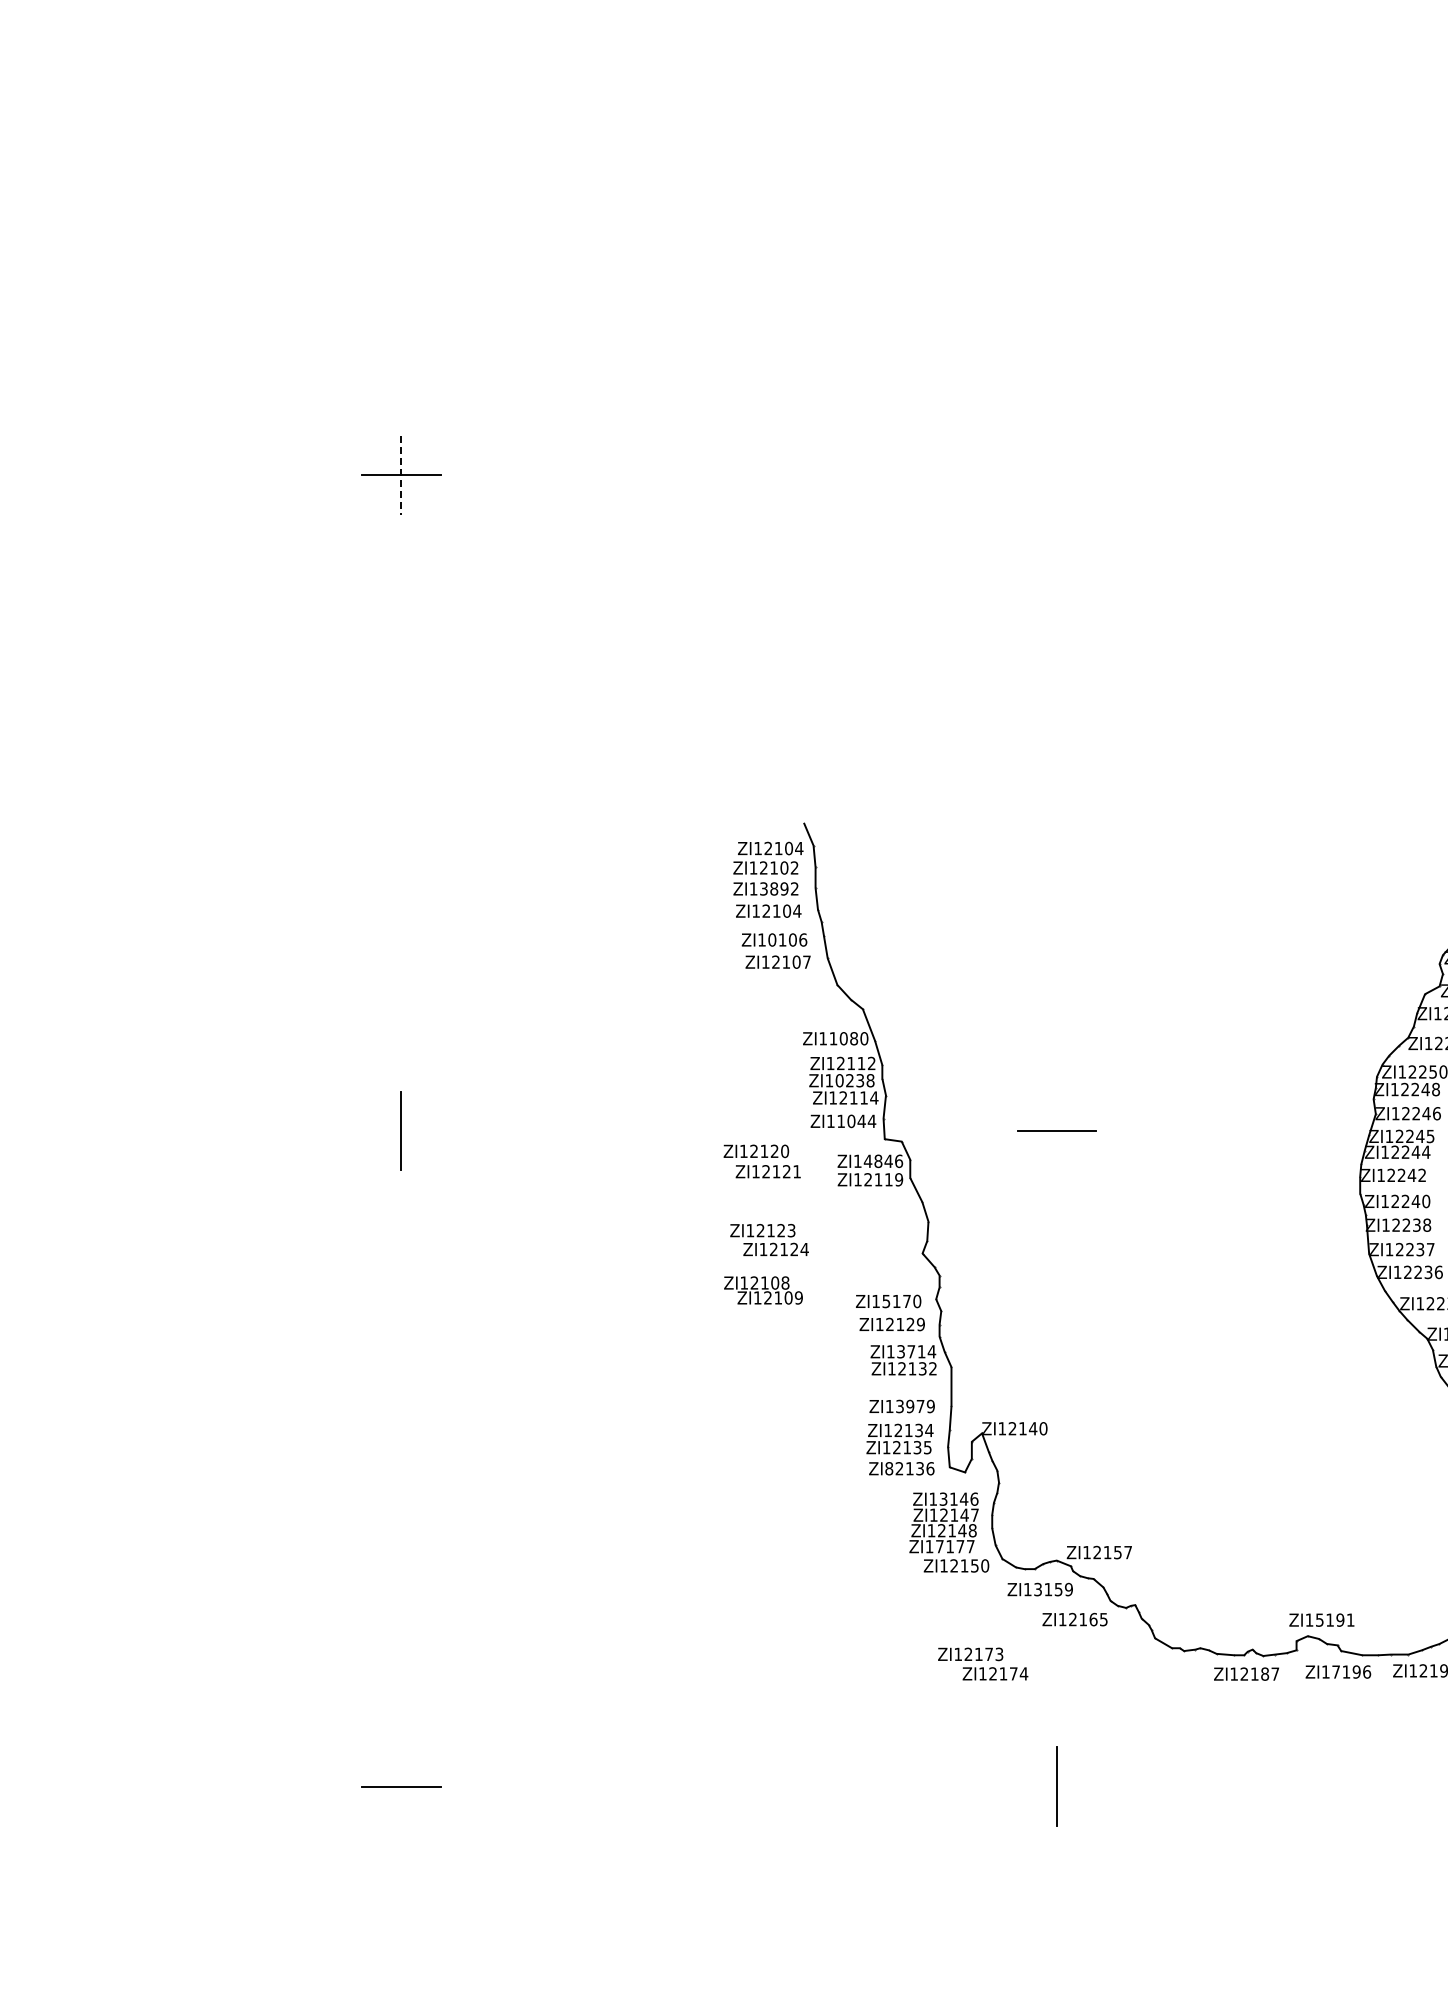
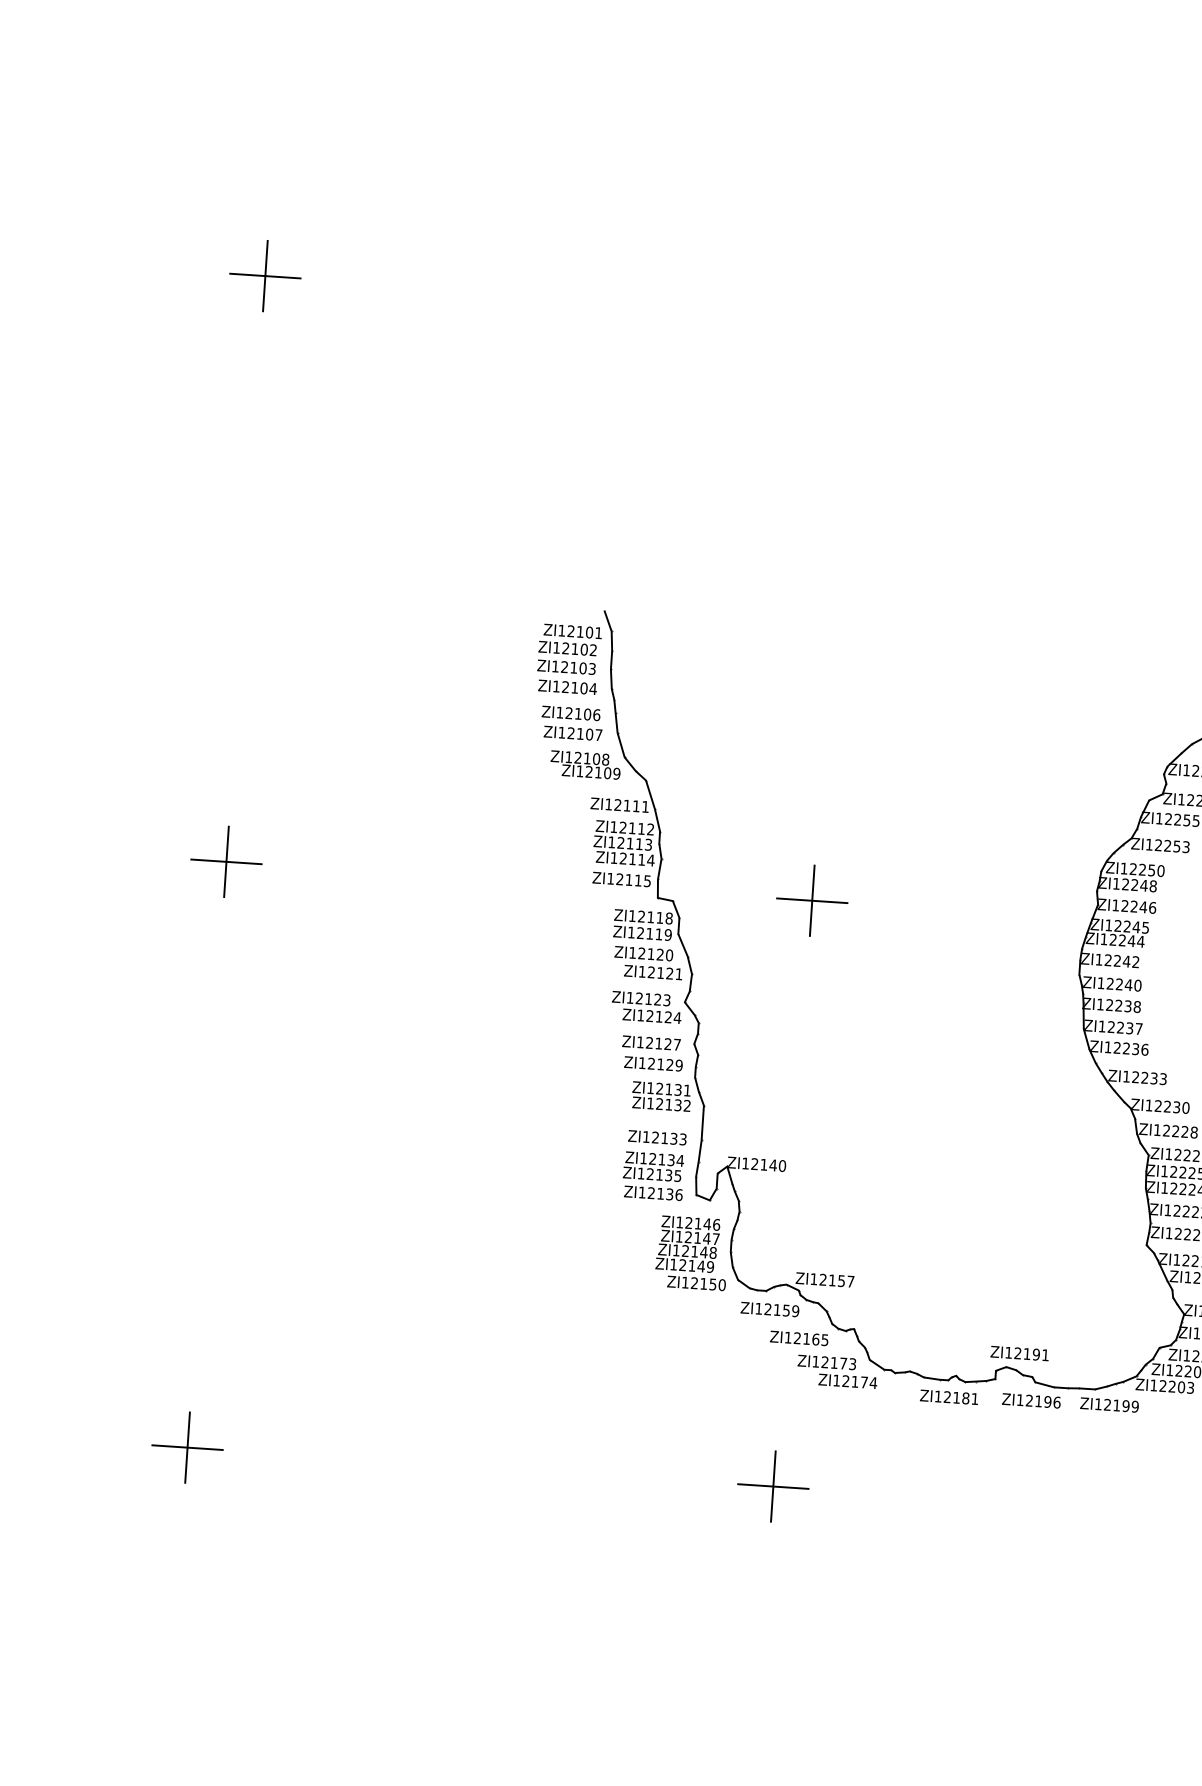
line: (401, 475) -> (265, 276), dashed -> solid
text: (799, 848) -> (598, 633), ZI12104 -> ZI12101
text: (779, 888) -> (578, 667), ZI13892 -> ZI12103
text: (772, 939) -> (569, 712), ZI10106 -> ZI12106
text: (848, 1038) -> (631, 805), ZI11080 -> ZI12111
text: (854, 1080) -> (634, 843), ZI10238 -> ZI12113
text: (856, 1121) -> (633, 880), ZI11044 -> ZI12115
line: (401, 1130) -> (226, 861), added
line: (1057, 1130) -> (812, 900), added
text: (761, 1161) -> (647, 963), moved
text: (883, 1161) -> (655, 917), ZI14846 -> ZI12118
text: (769, 1239) -> (646, 1006), moved
text: (763, 1290) -> (585, 765), moved
text: (901, 1301) -> (663, 1043), ZI15170 -> ZI12127
text: (916, 1351) -> (673, 1089), ZI13714 -> ZI12131
text: (915, 1406) -> (669, 1138), ZI13979 -> ZI12133
text: (889, 1468) -> (642, 1192), ZI82136 -> ZI12136
text: (943, 1499) -> (688, 1223), ZI13146 -> ZI12146
text: (955, 1546) -> (696, 1266), ZI17177 -> ZI12149
text: (1037, 1589) -> (767, 1309), ZI13159 -> ZI12159
text: (1319, 1619) -> (1017, 1352), ZI15191 -> ZI12191
text: (983, 1663) -> (837, 1371), moved
text: (1335, 1671) -> (1028, 1400), ZI17196 -> ZI12196
text: (1275, 1673) -> (975, 1398), ZI12187 -> ZI12181
line: (401, 1786) -> (187, 1447), added
line: (1056, 1786) -> (772, 1486), added

